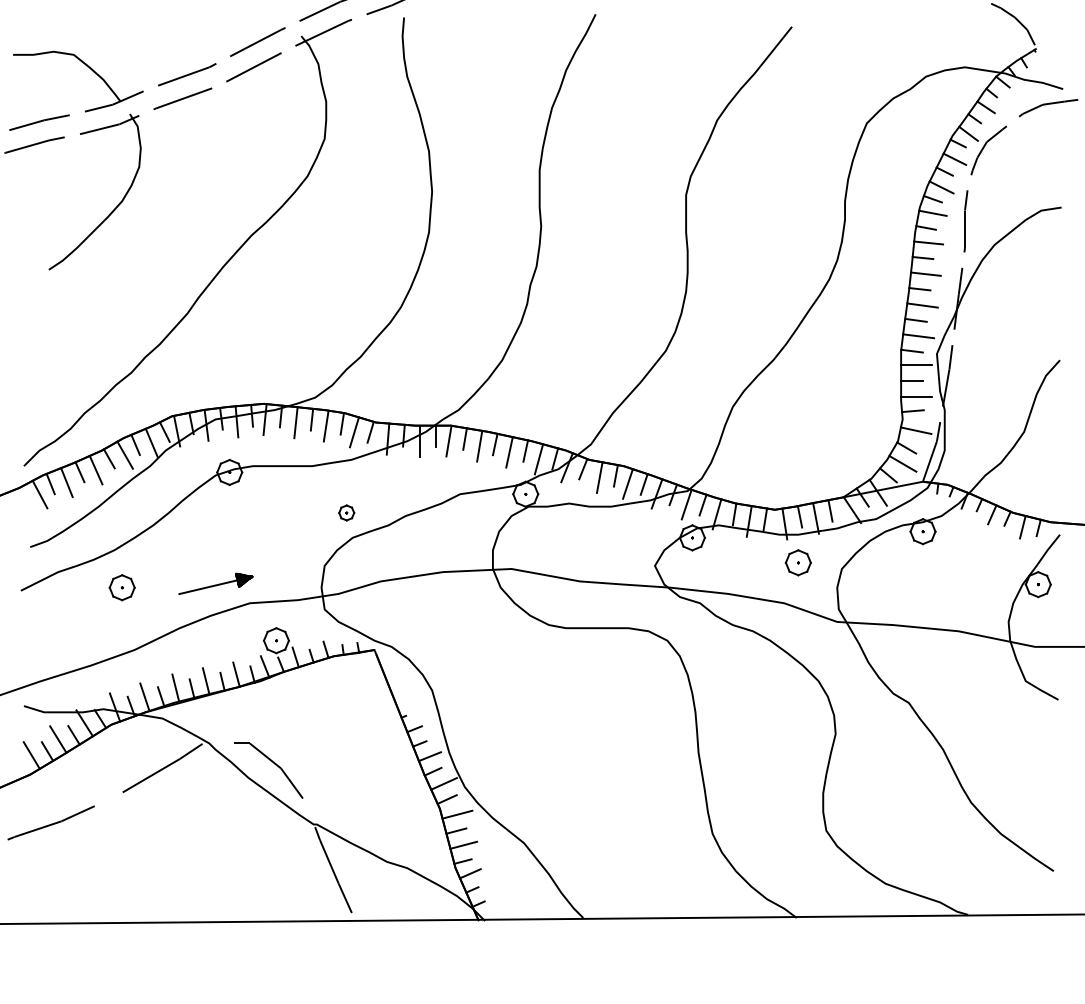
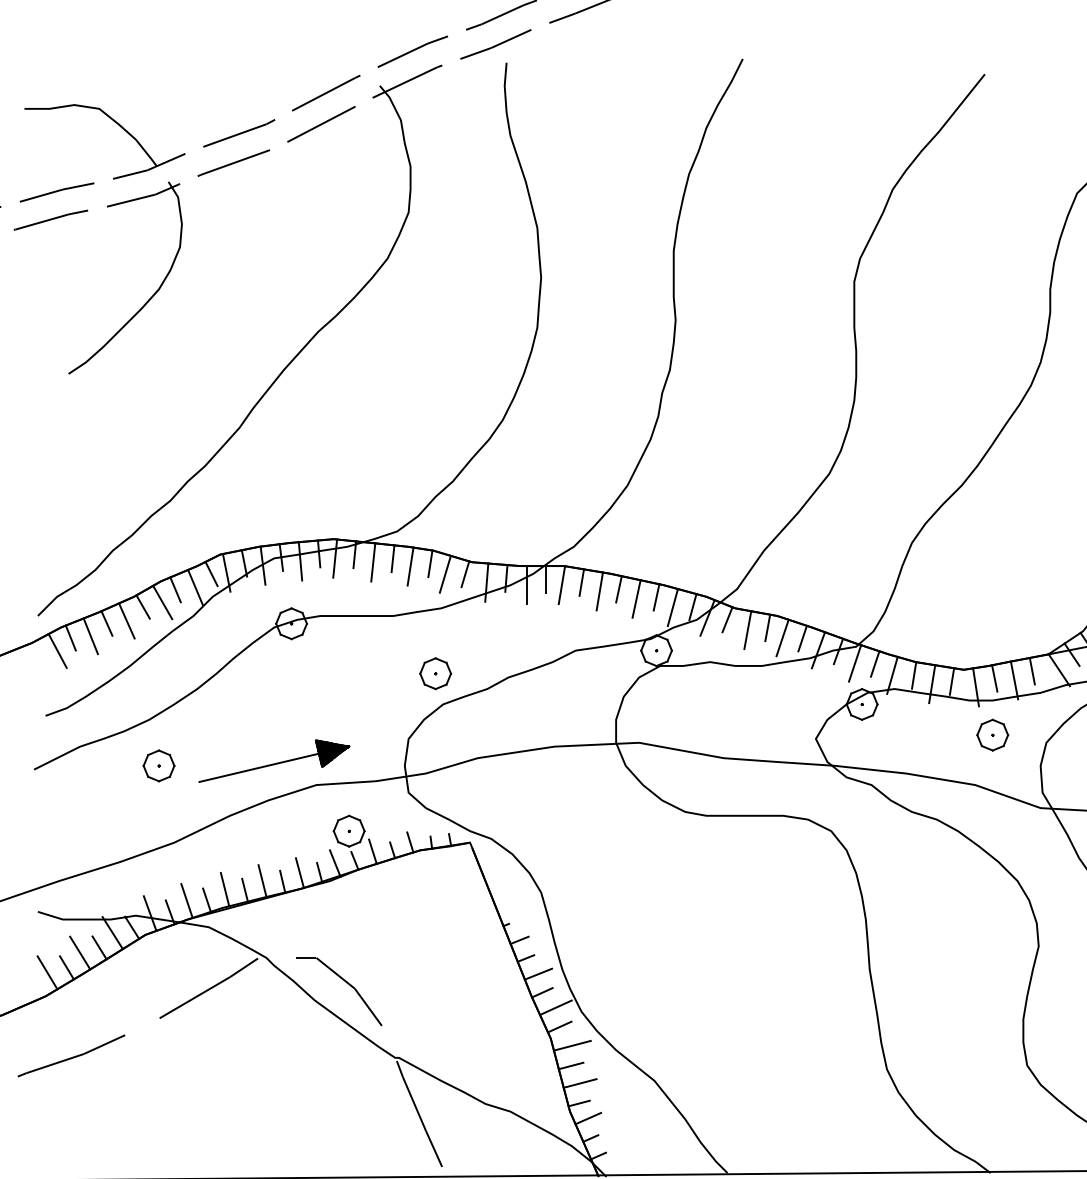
part: (346, 512) -> (435, 673), size x1.67
part: (215, 583) -> (274, 760), size x1.67

